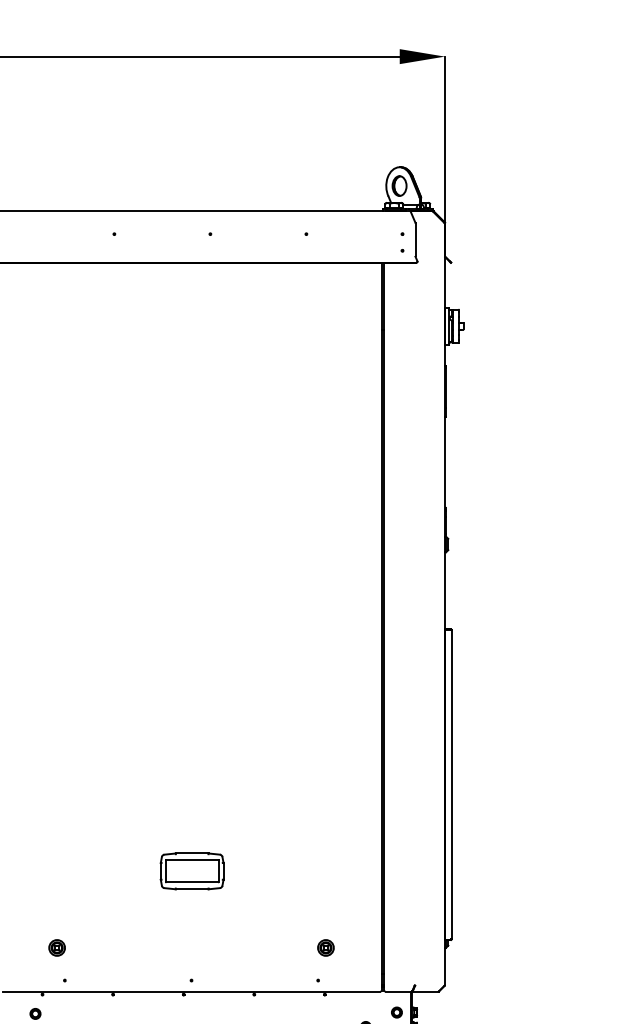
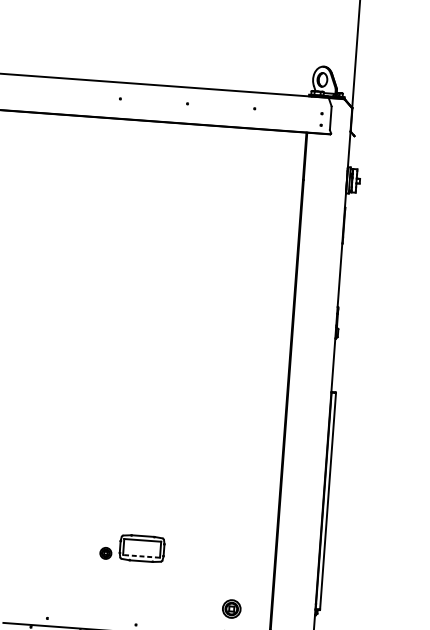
line: (191, 882) -> (141, 556), solid -> dashed
part: (56, 947) -> (105, 553), moved
part: (325, 947) -> (231, 608), size x1.6

